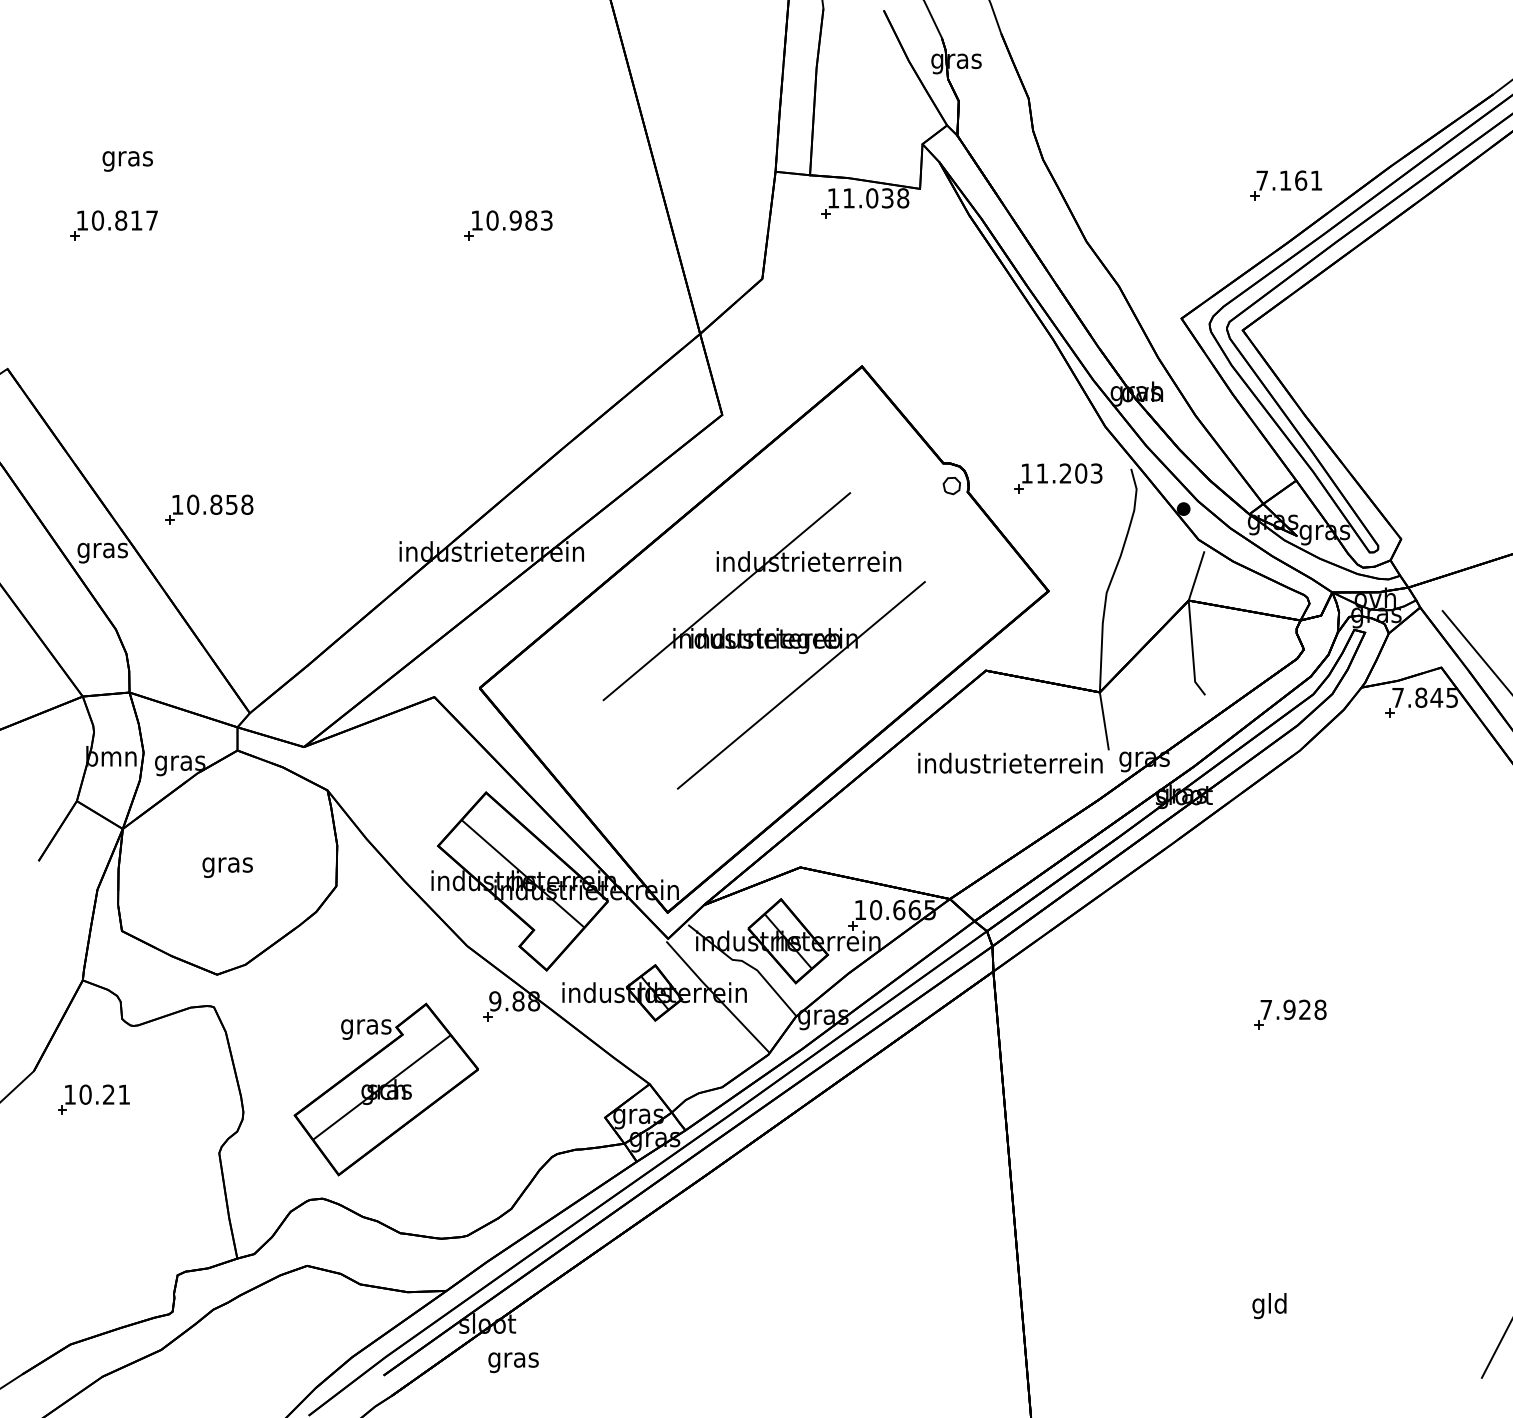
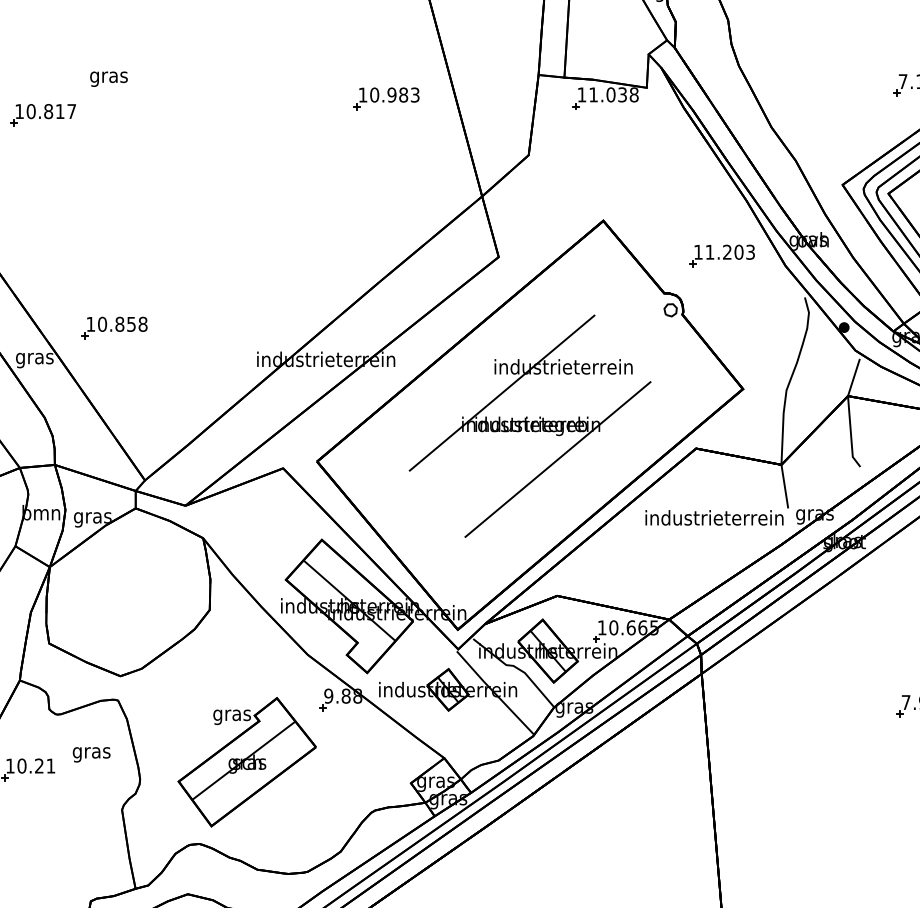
text: (127, 161) -> (108, 79), moved
part: (508, 225) -> (386, 98), moved
part: (1058, 478) -> (722, 256), moved
text: (227, 867) -> (91, 754), moved

